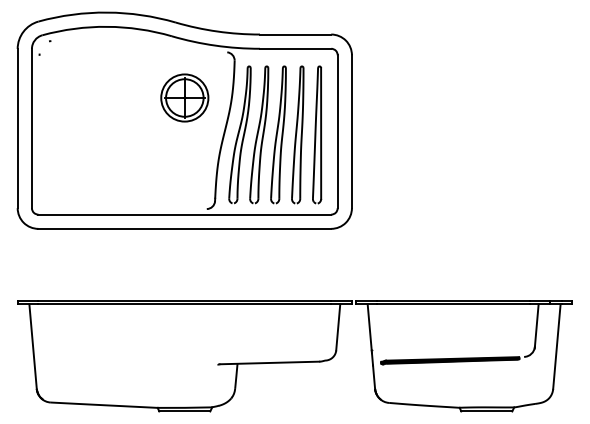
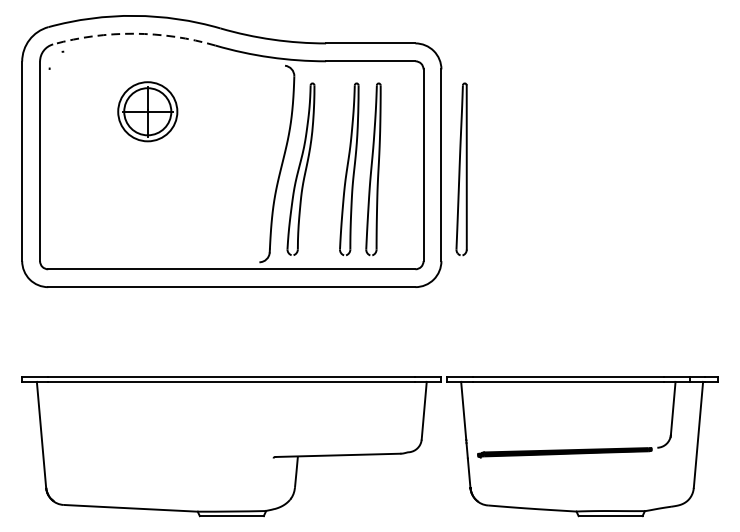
arc: (107, 26) -> (134, 33), solid -> dashed
part: (184, 97) -> (147, 111), moved
part: (259, 134) -> (325, 168), removed
part: (317, 134) -> (462, 168), moved

